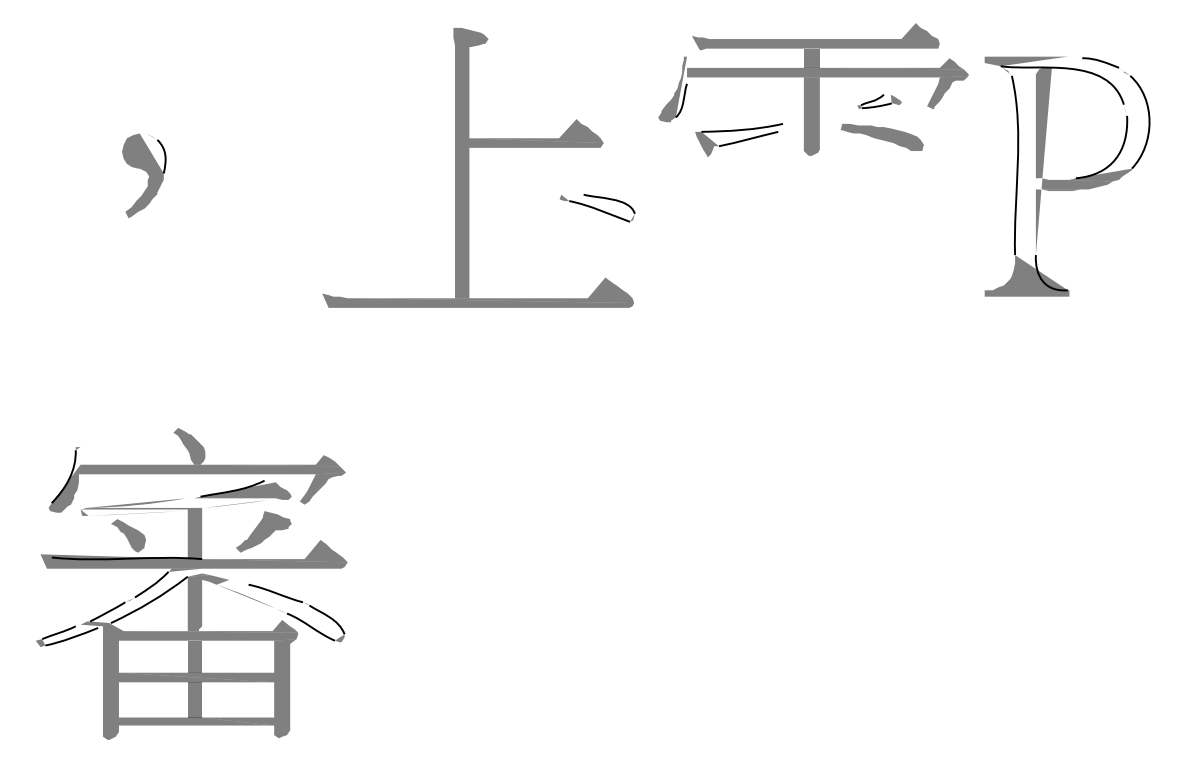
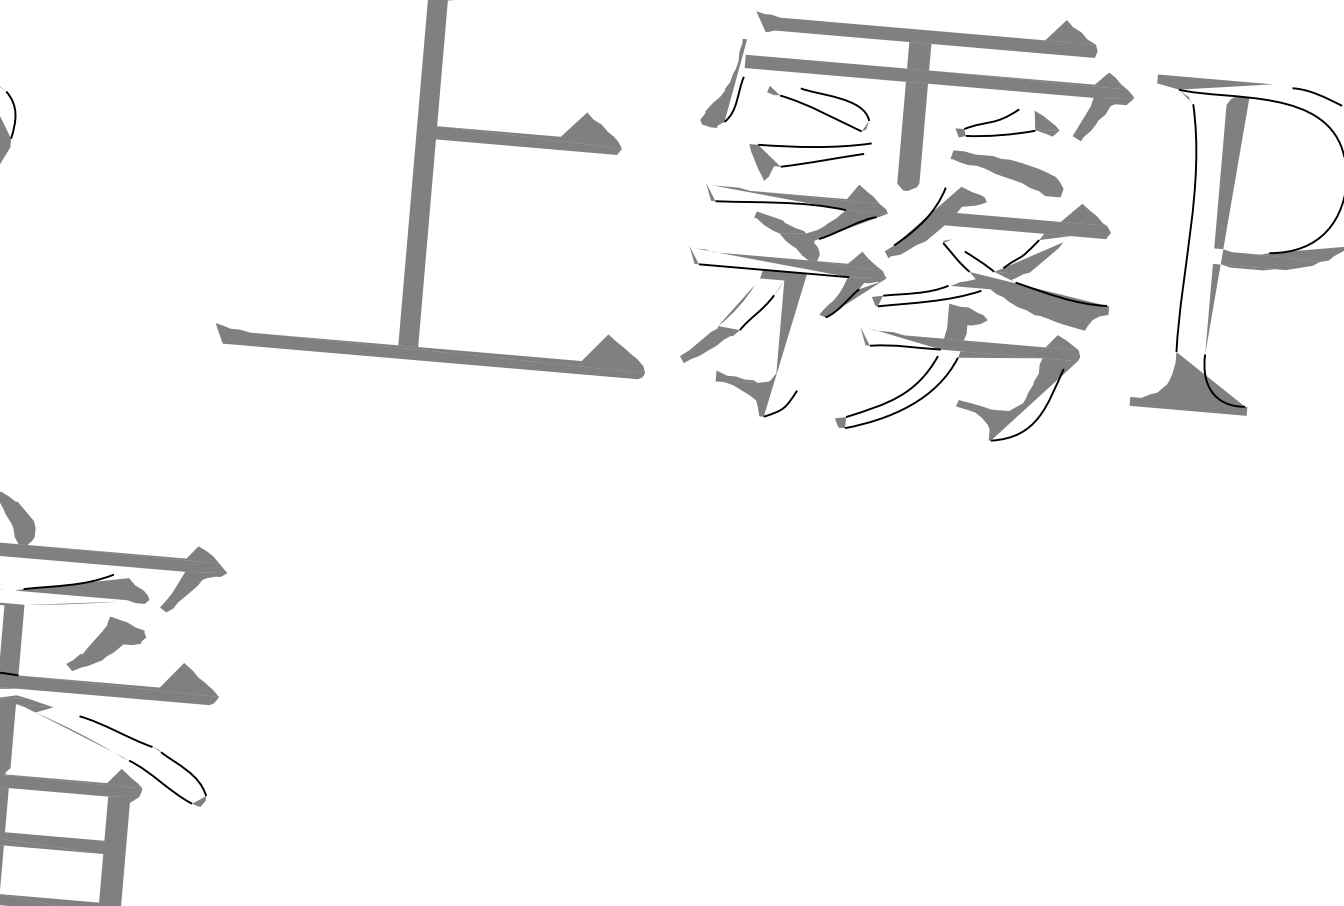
part: (879, 101) -> (1007, 123), size x1.67
part: (597, 207) -> (818, 107), moved
part: (810, 240) -> (895, 307), added

